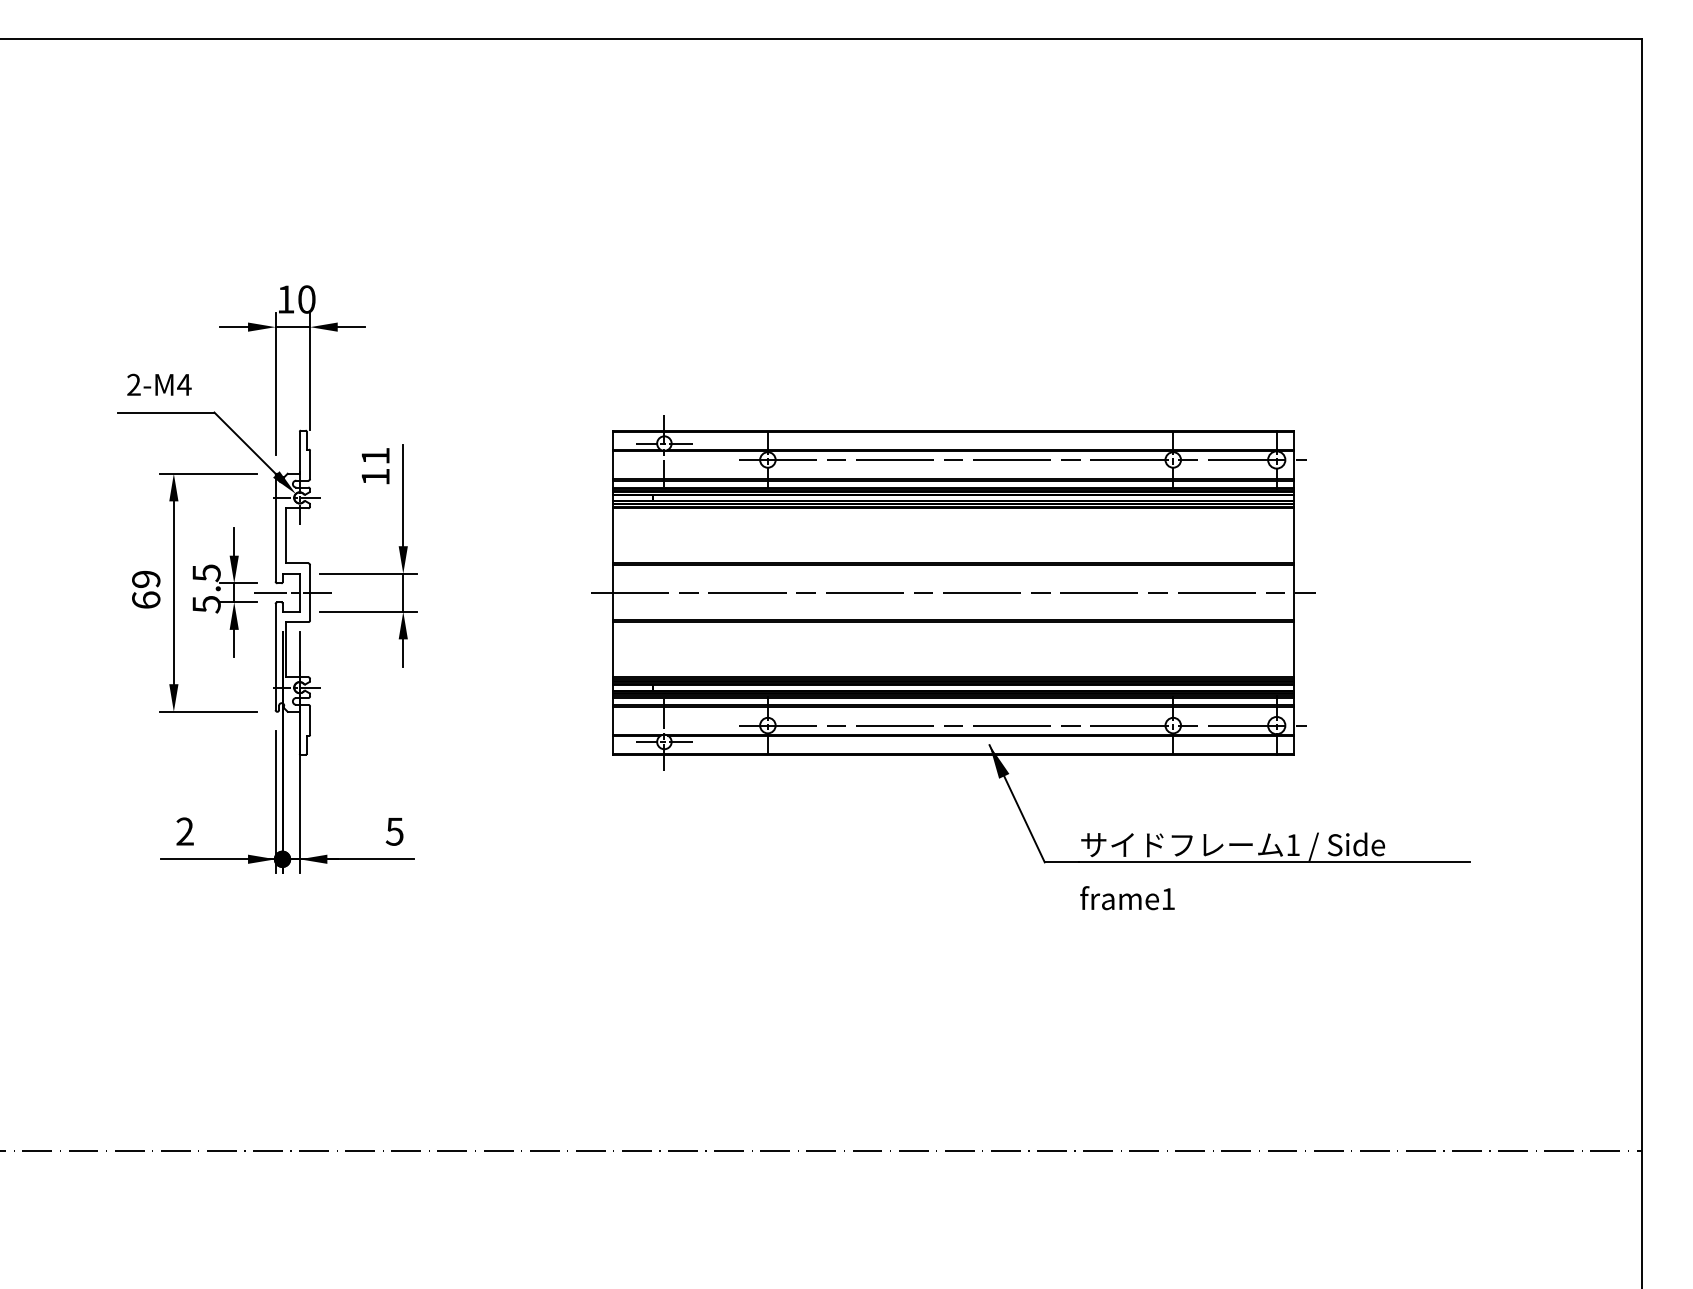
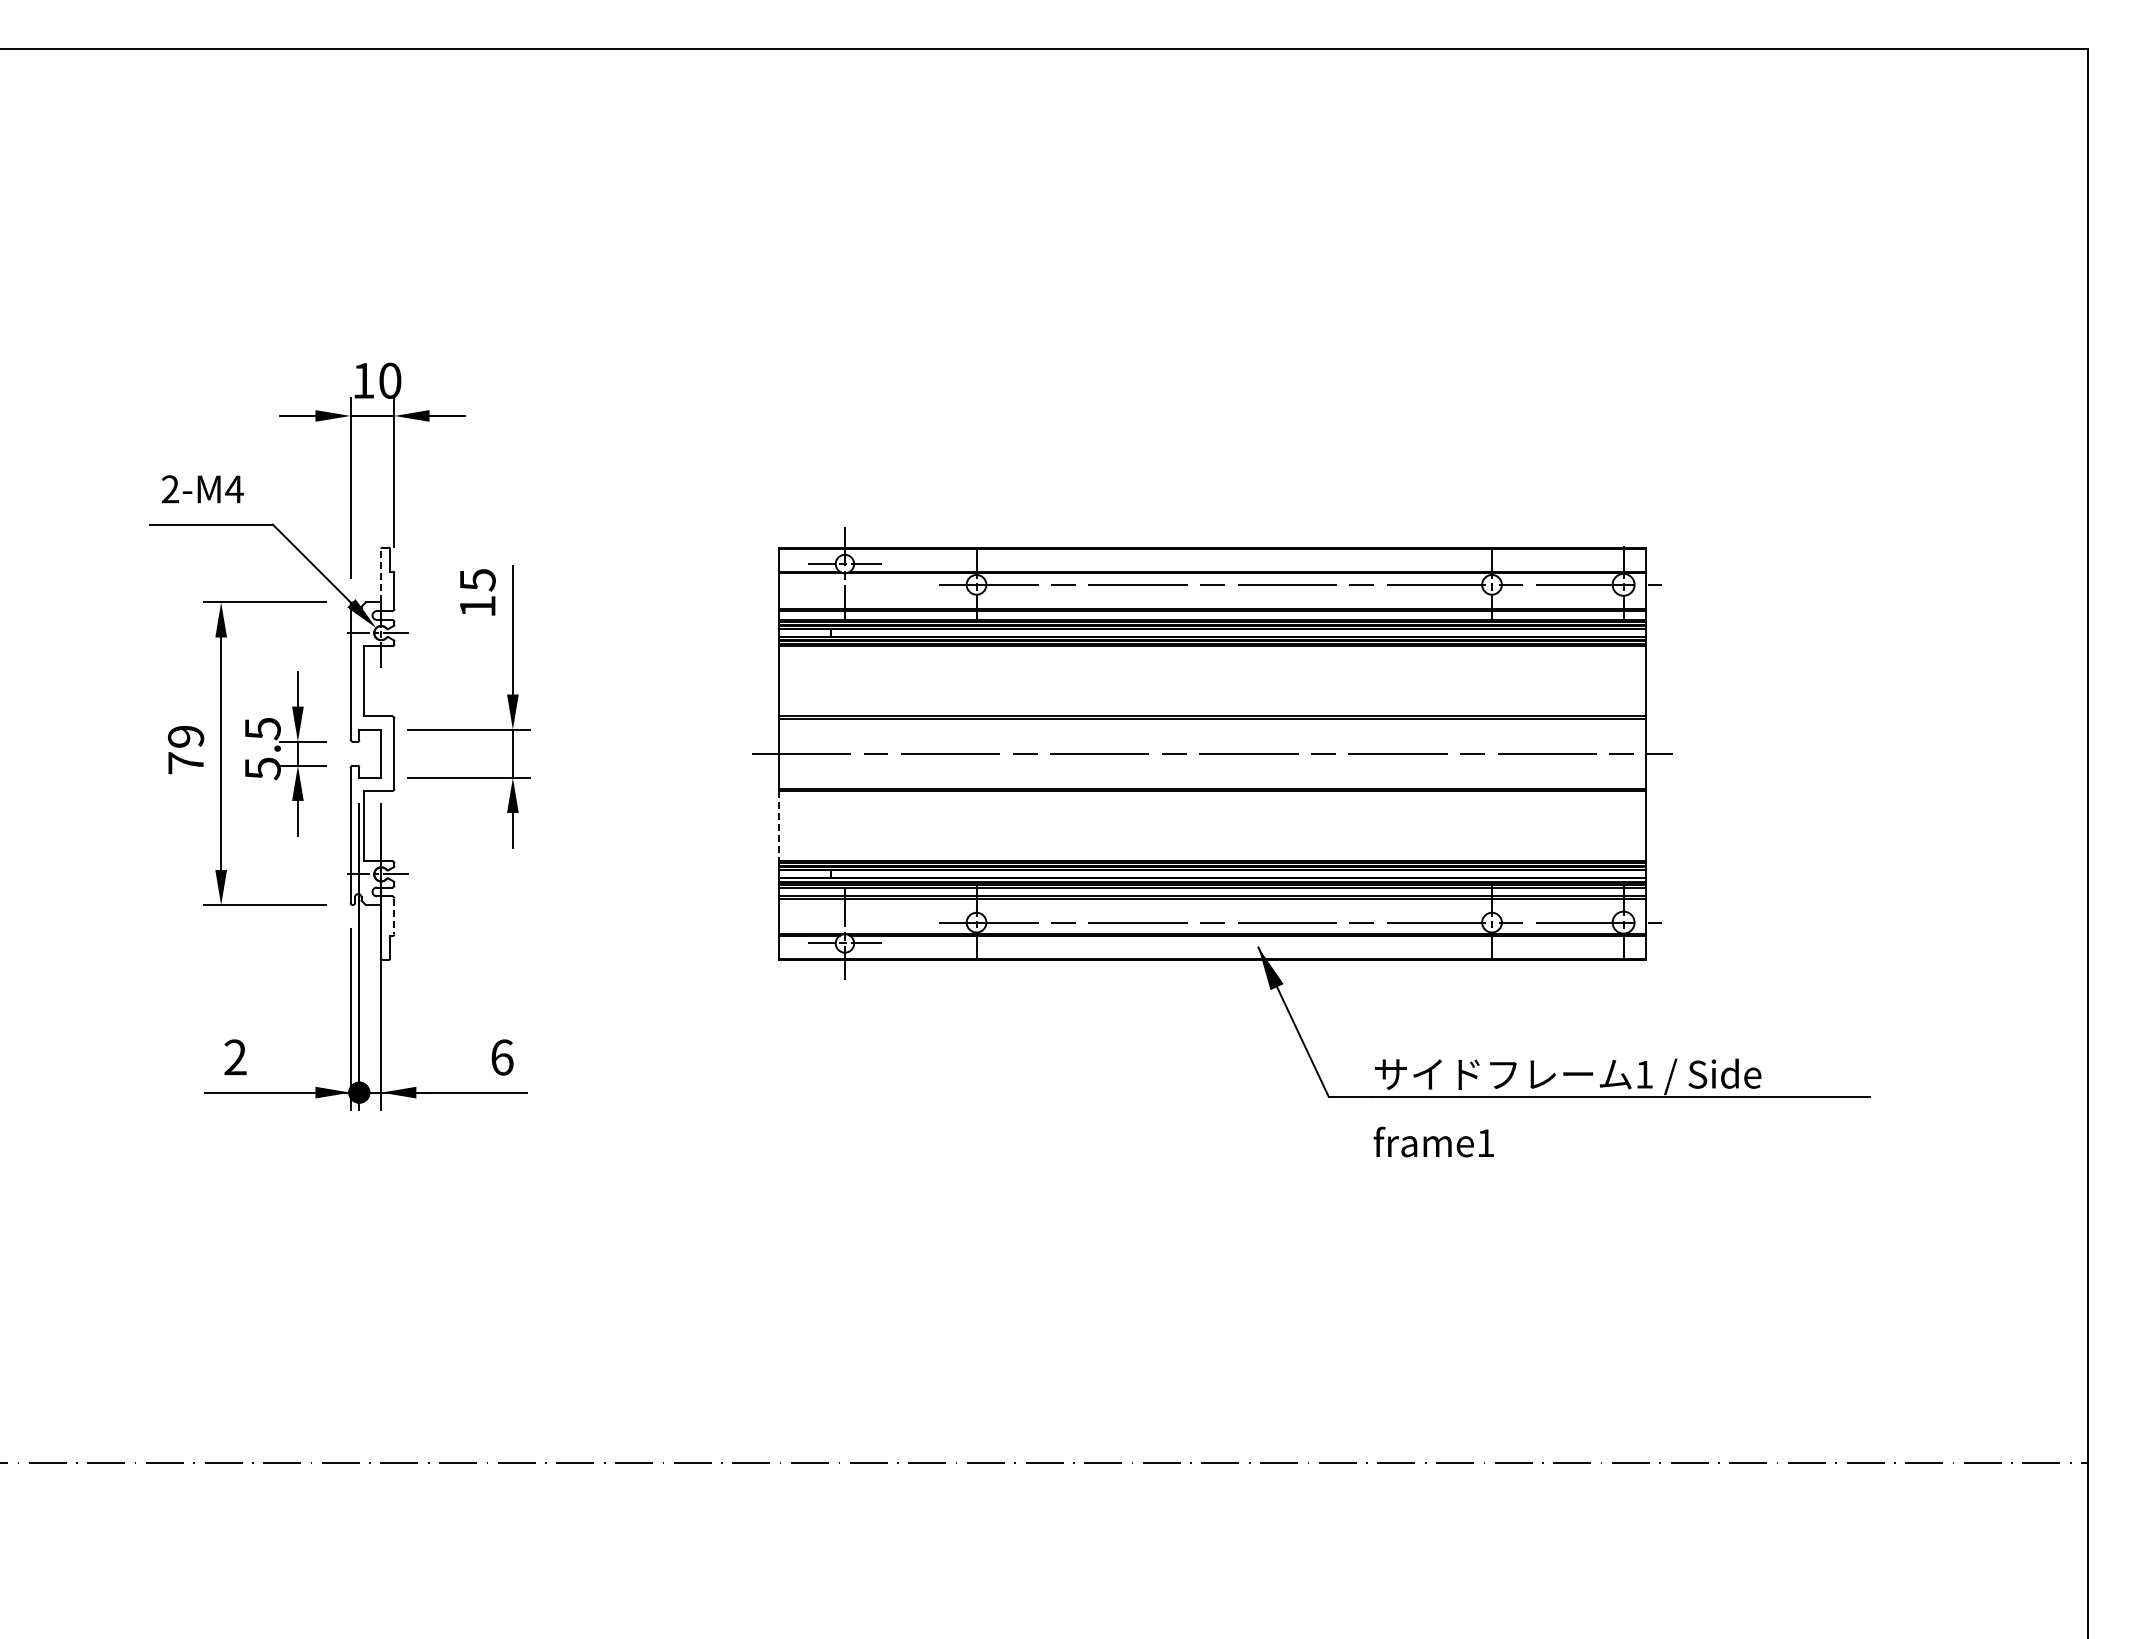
line: (299, 452) -> (381, 575), solid -> dashed
text: (375, 456) -> (477, 580), 11 -> 15
line: (292, 592) -> (372, 753), removed
text: (146, 600) -> (186, 763), 69 -> 79
line: (612, 650) -> (779, 826), solid -> dashed
line: (310, 720) -> (394, 916), solid -> dashed
text: (394, 831) -> (501, 1057), 5 -> 6

